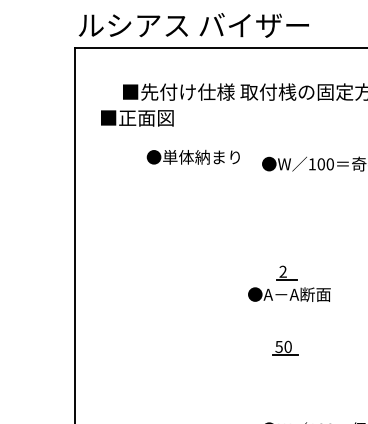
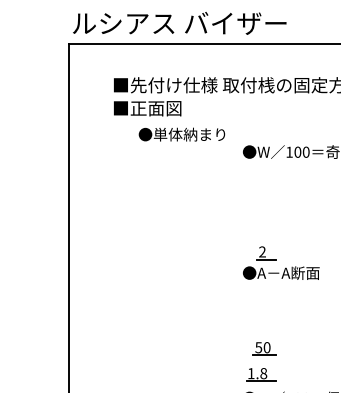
text: (137, 118) -> (147, 108), moved
text: (192, 156) -> (181, 133), moved
text: (289, 294) -> (281, 273), moved
part: (285, 347) -> (264, 348), moved
part: (281, 403) -> (260, 374), added

